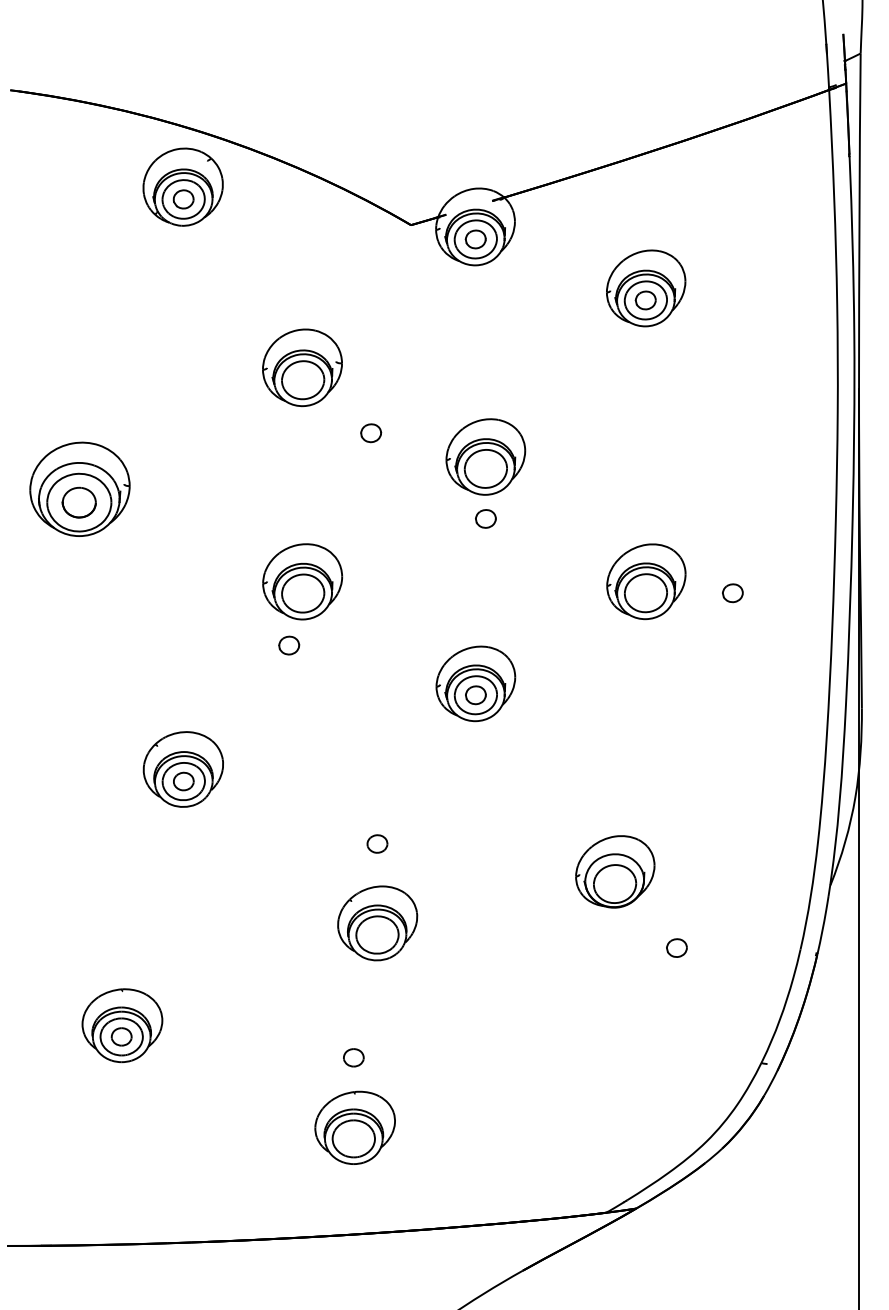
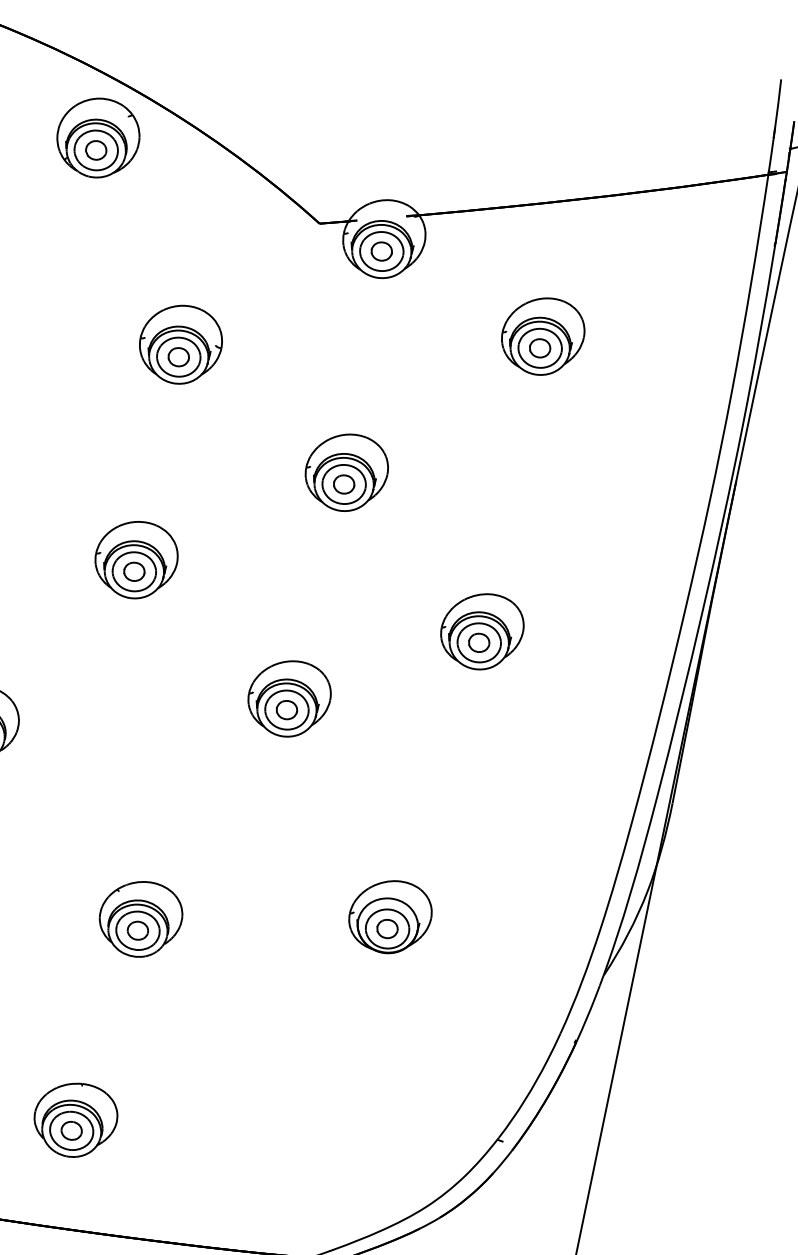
part: (371, 433) -> (179, 357), moved
part: (485, 518) -> (343, 483), moved
part: (732, 593) -> (478, 643), moved
part: (289, 645) -> (134, 571), moved
part: (377, 843) -> (138, 930), moved
part: (676, 947) -> (387, 928), moved
part: (353, 1057) -> (71, 1130), moved

